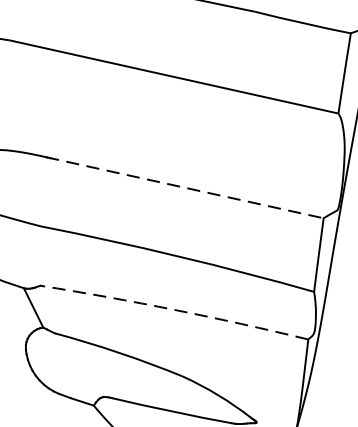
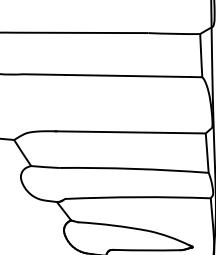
line: (185, 188) -> (130, 132), dashed -> solid
arc: (175, 310) -> (138, 197), dashed -> solid

